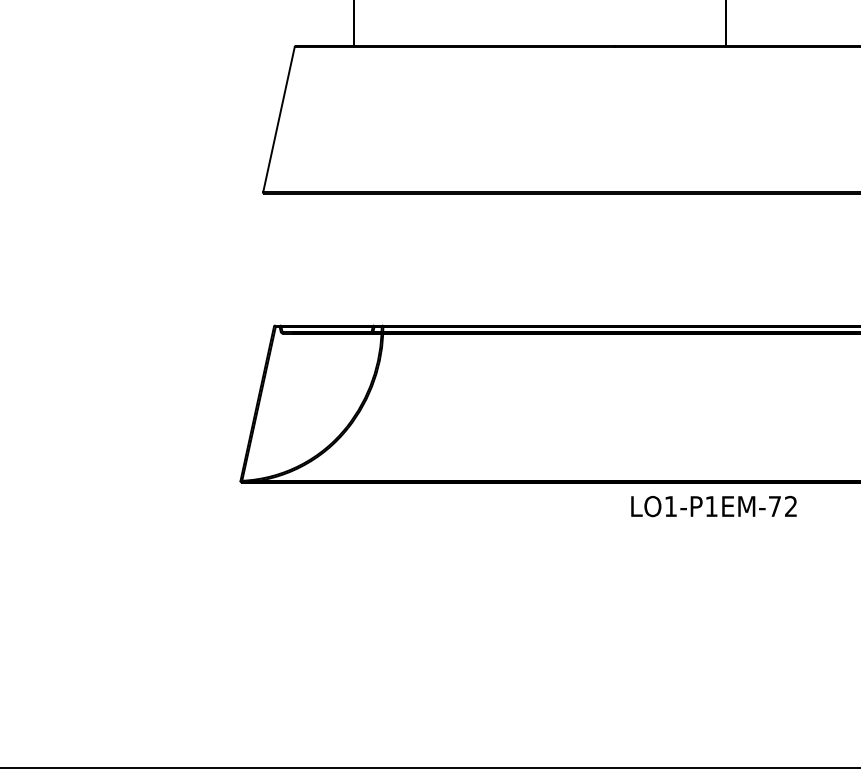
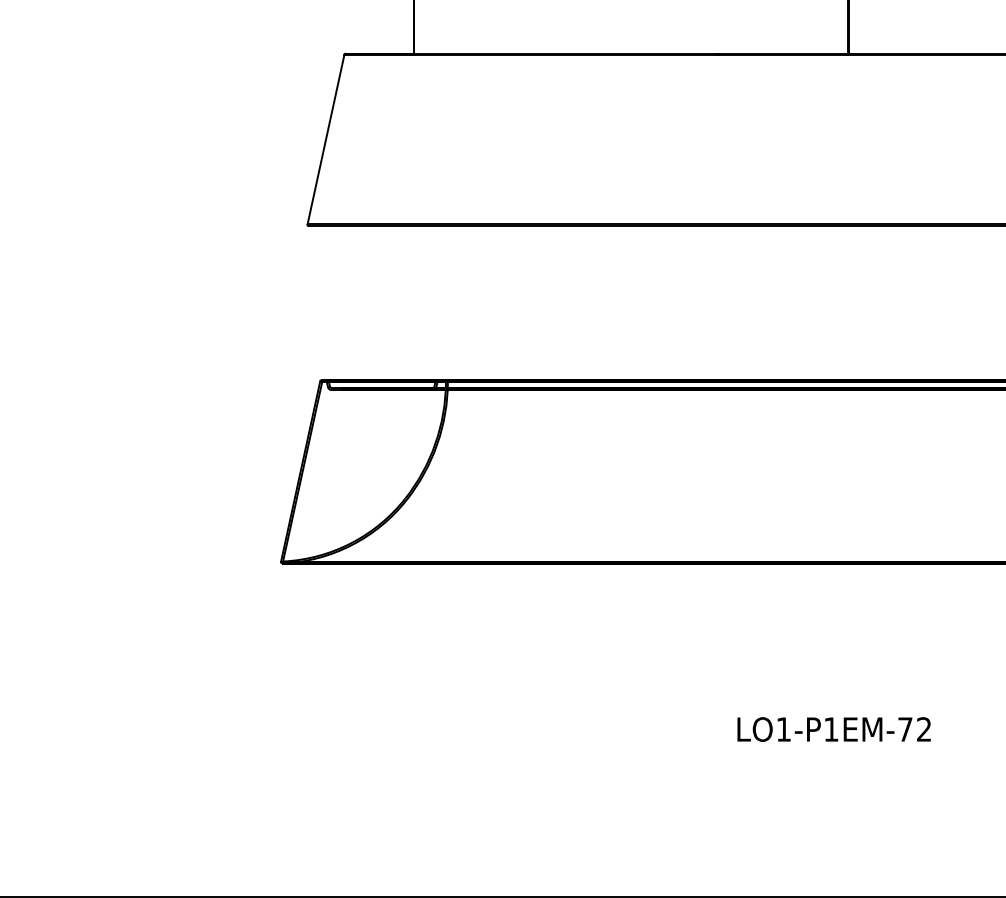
text: (713, 506) -> (833, 729), moved

